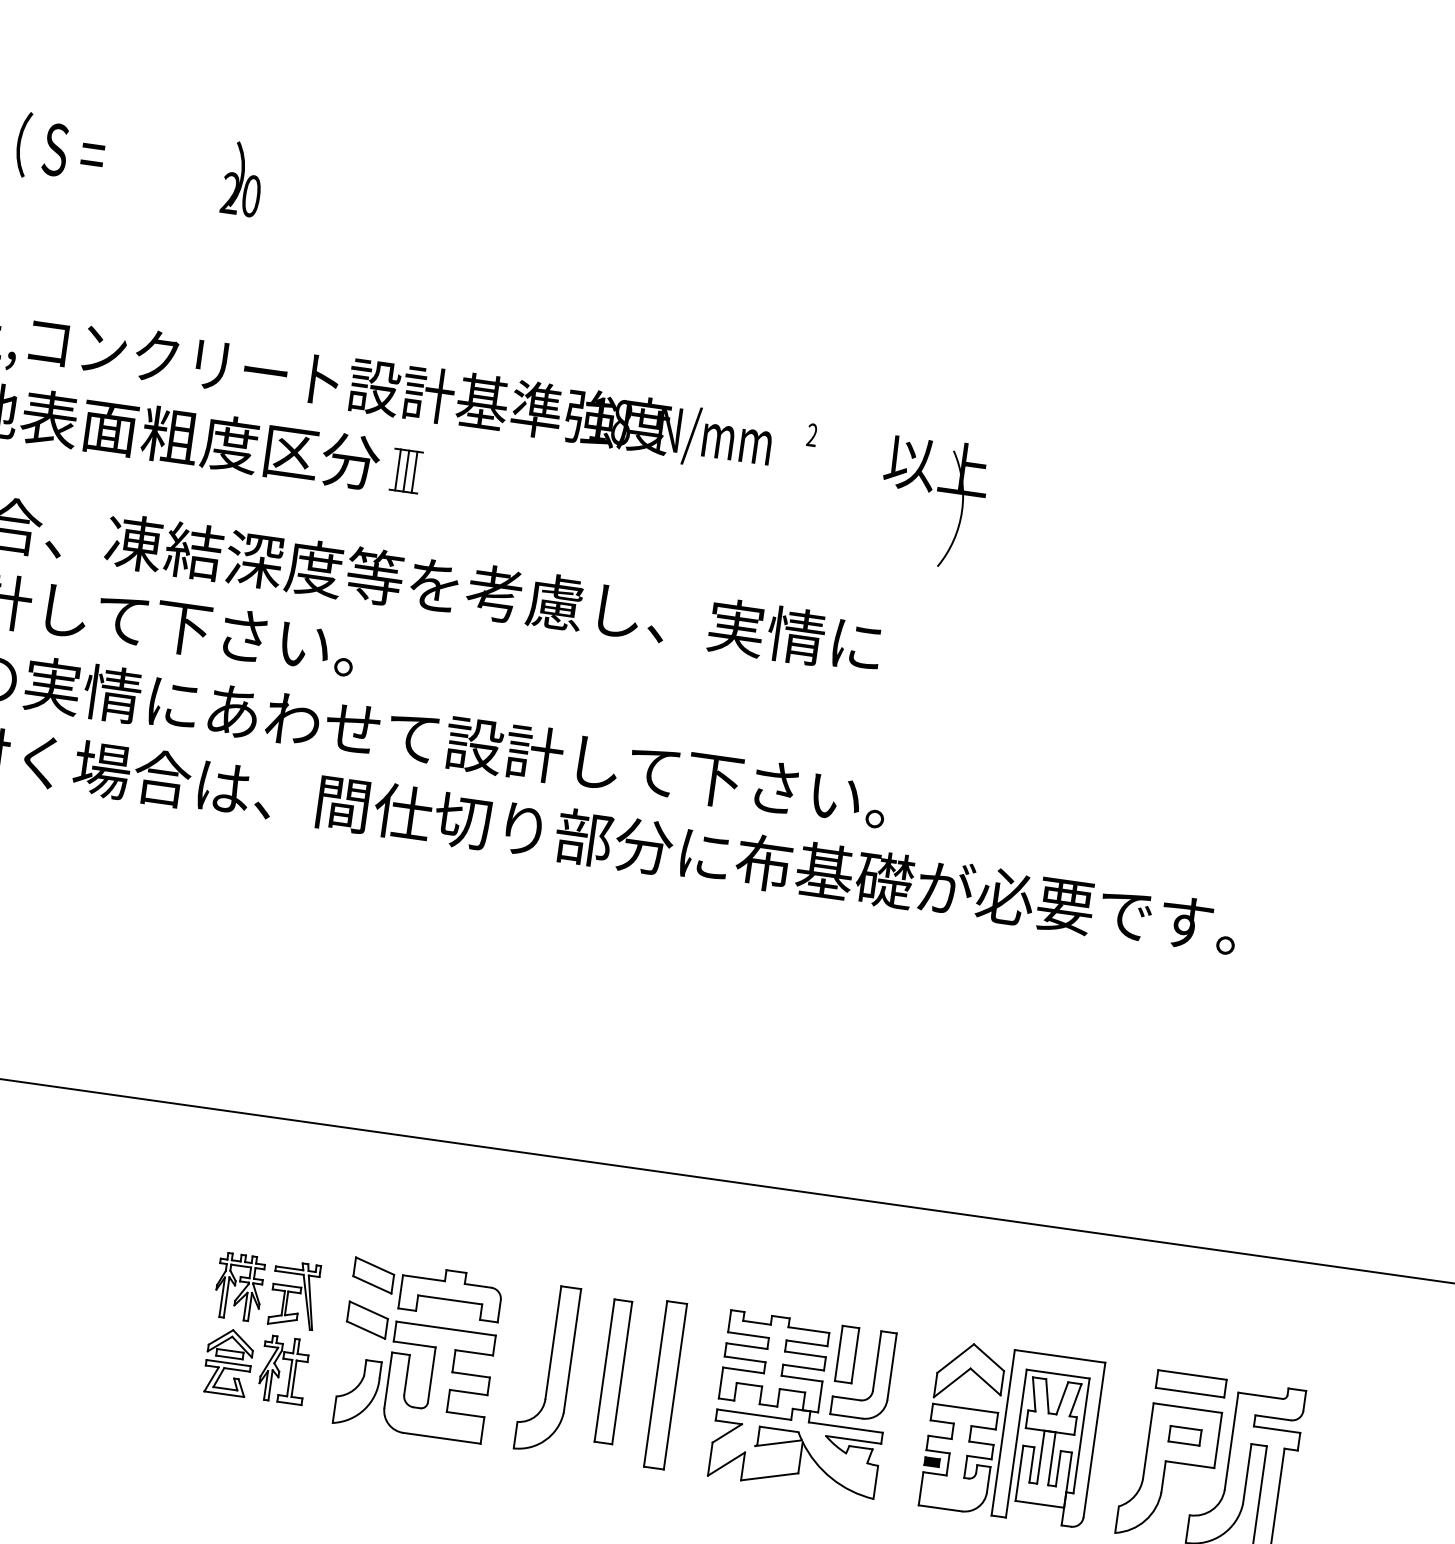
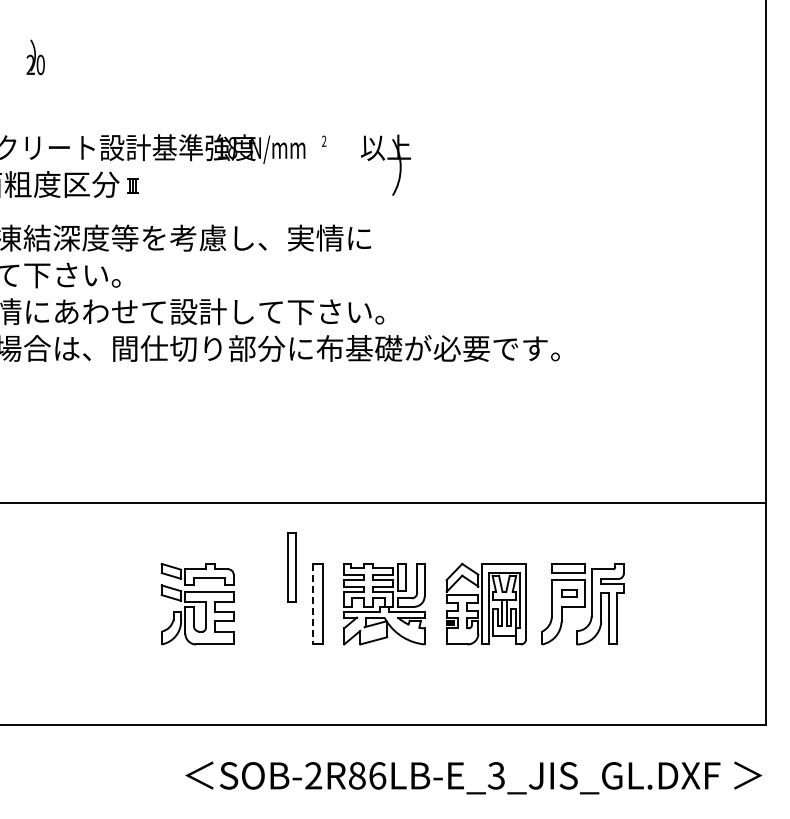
part: (405, 470) -> (132, 185), size x0.7
part: (261, 1327) -> (121, 603), removed
part: (547, 1369) -> (260, 604), removed
part: (611, 1372) -> (291, 567), moved
line: (656, 1384) -> (313, 604), solid -> dashed

